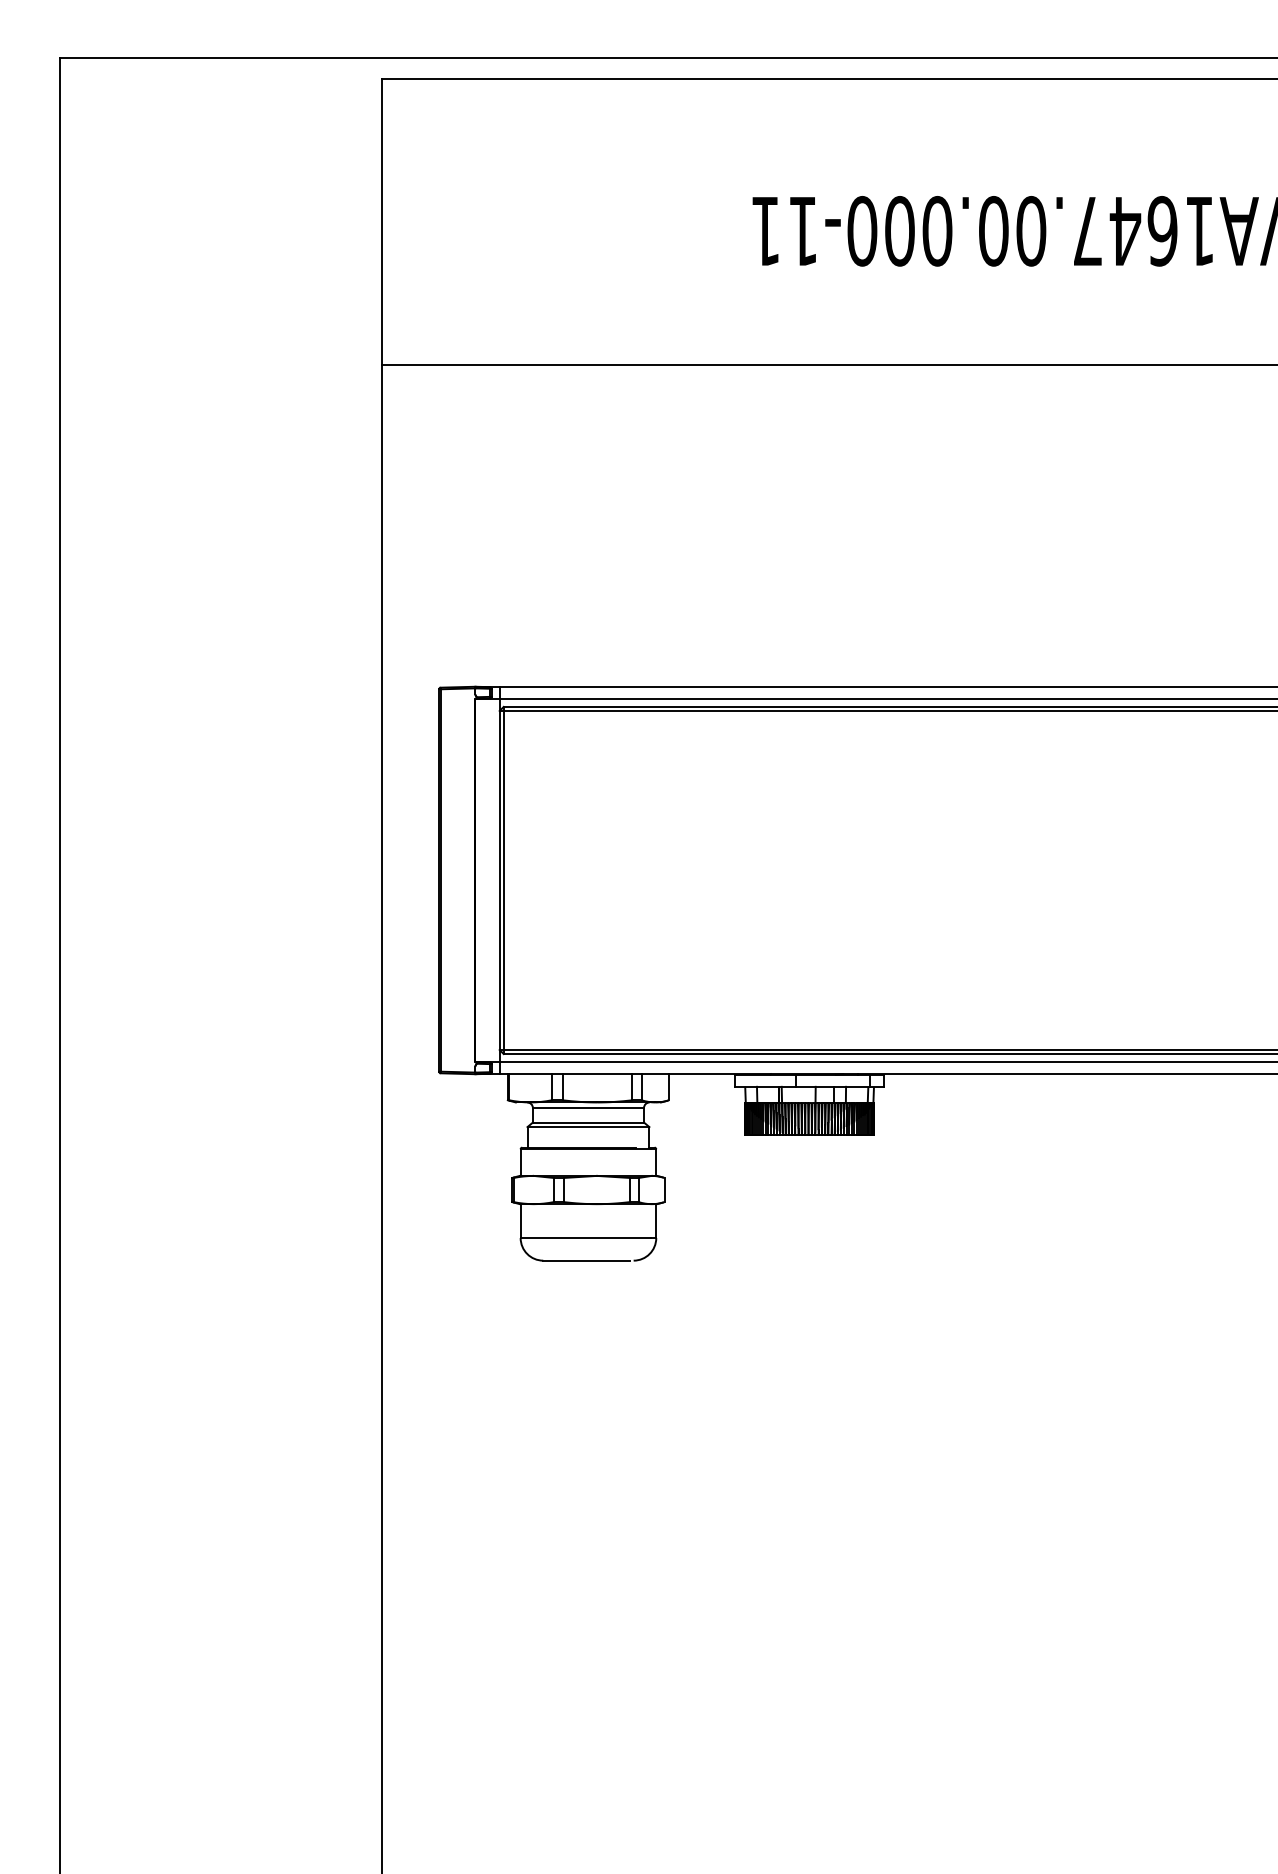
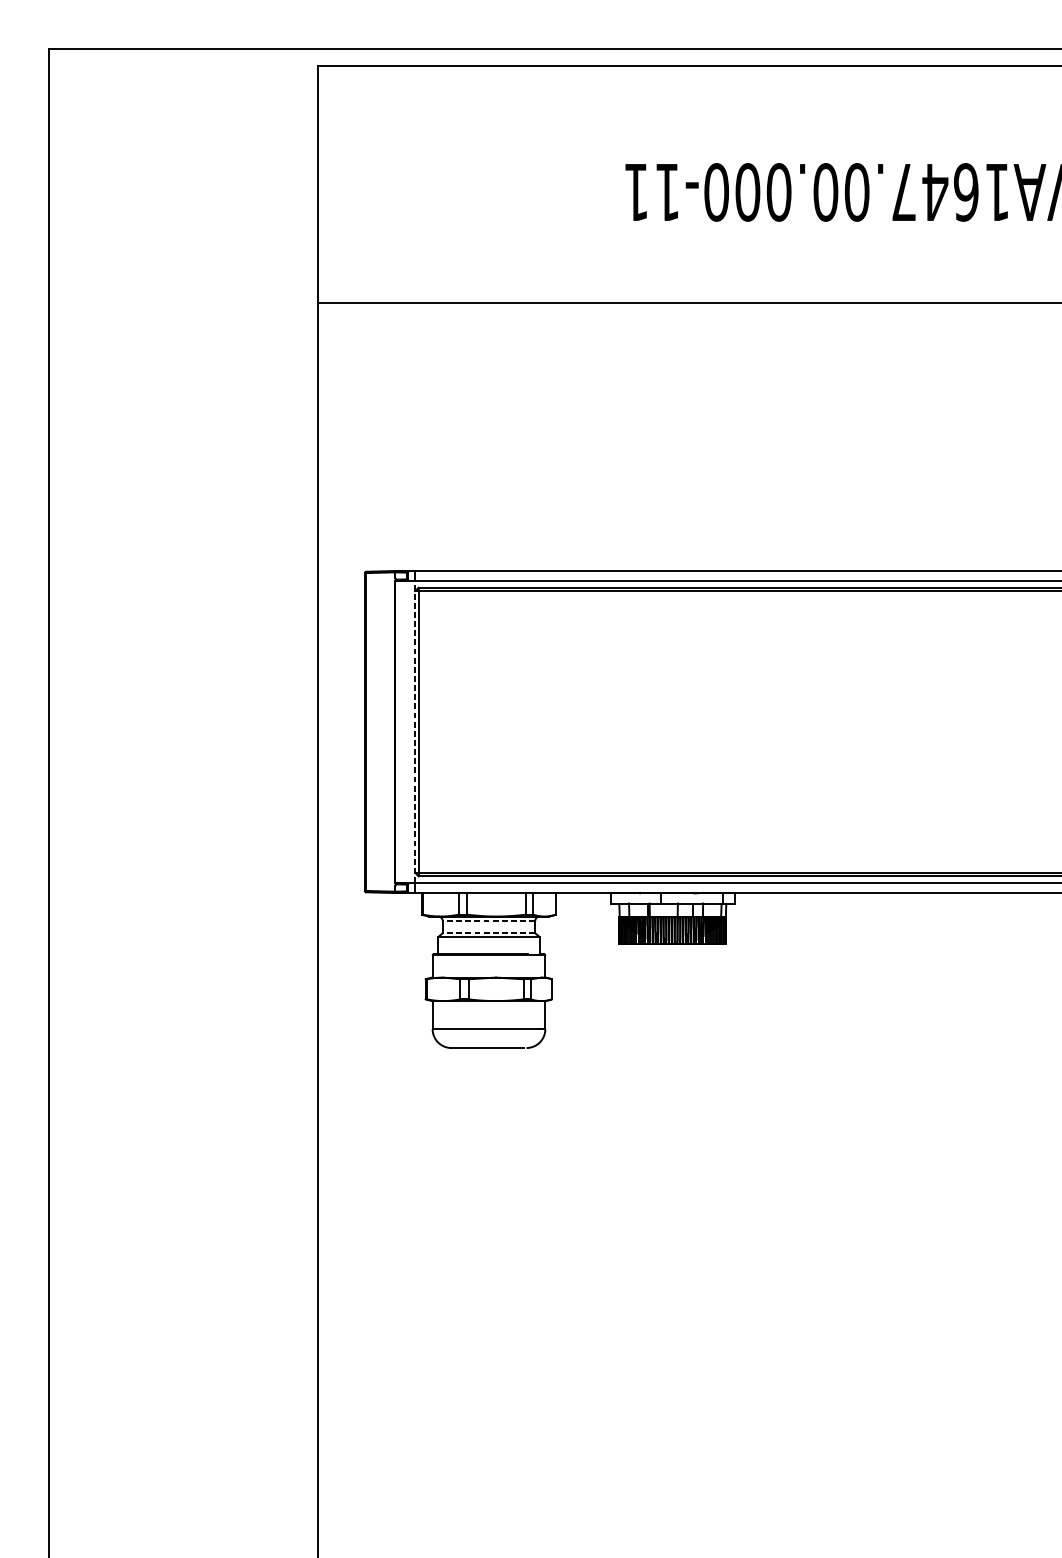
line: (499, 880) -> (415, 732), solid -> dashed
line: (588, 1108) -> (489, 921), solid -> dashed
line: (588, 1122) -> (489, 933), solid -> dashed

